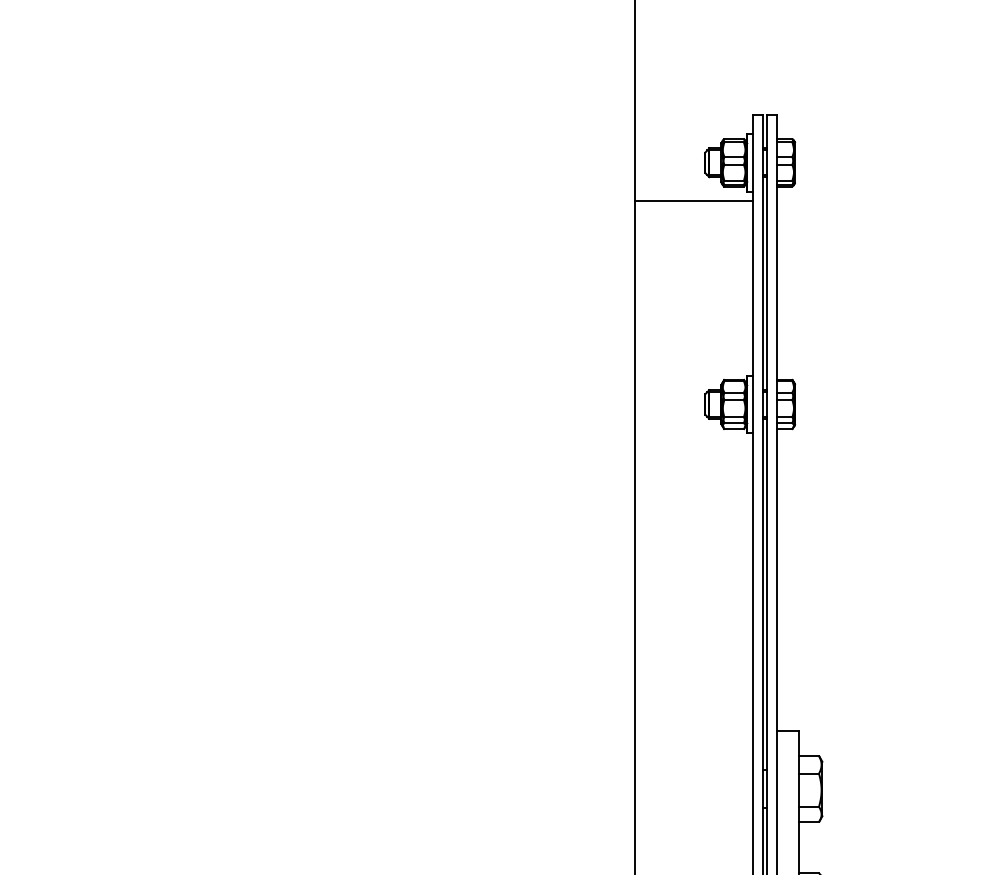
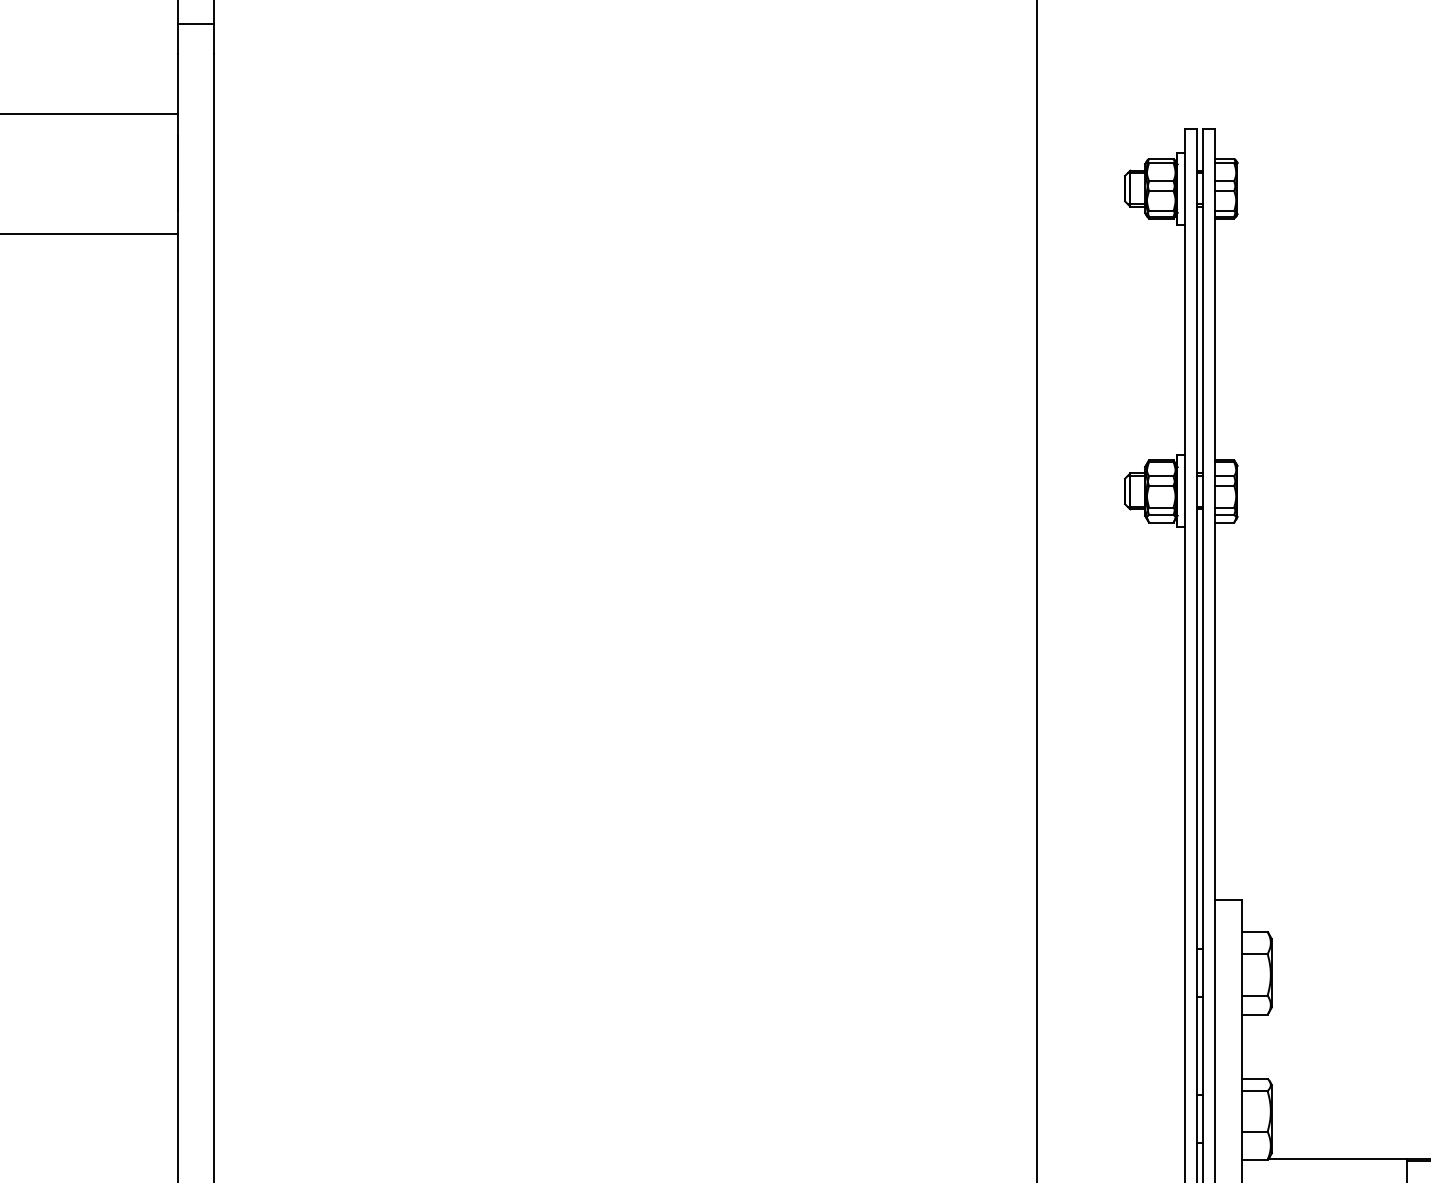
line: (693, 201) -> (1110, 236), removed

